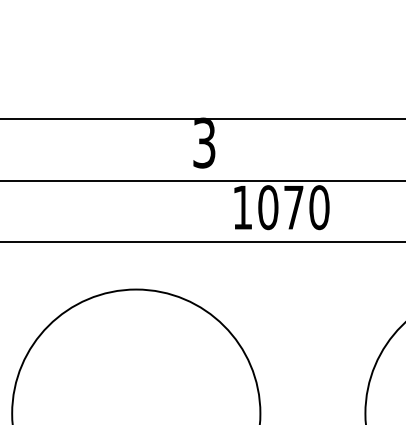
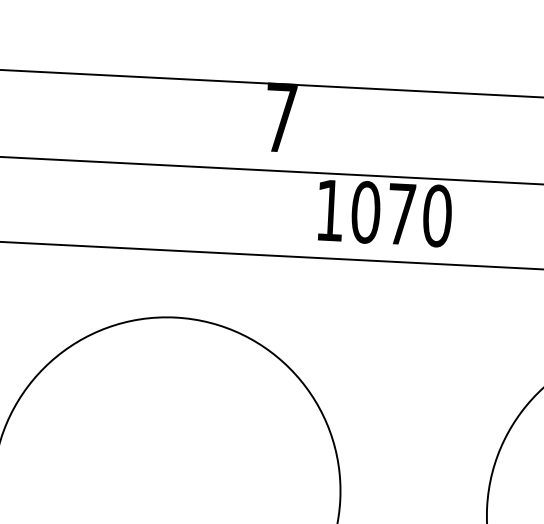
text: (204, 142) -> (281, 116), 3 -> 7

